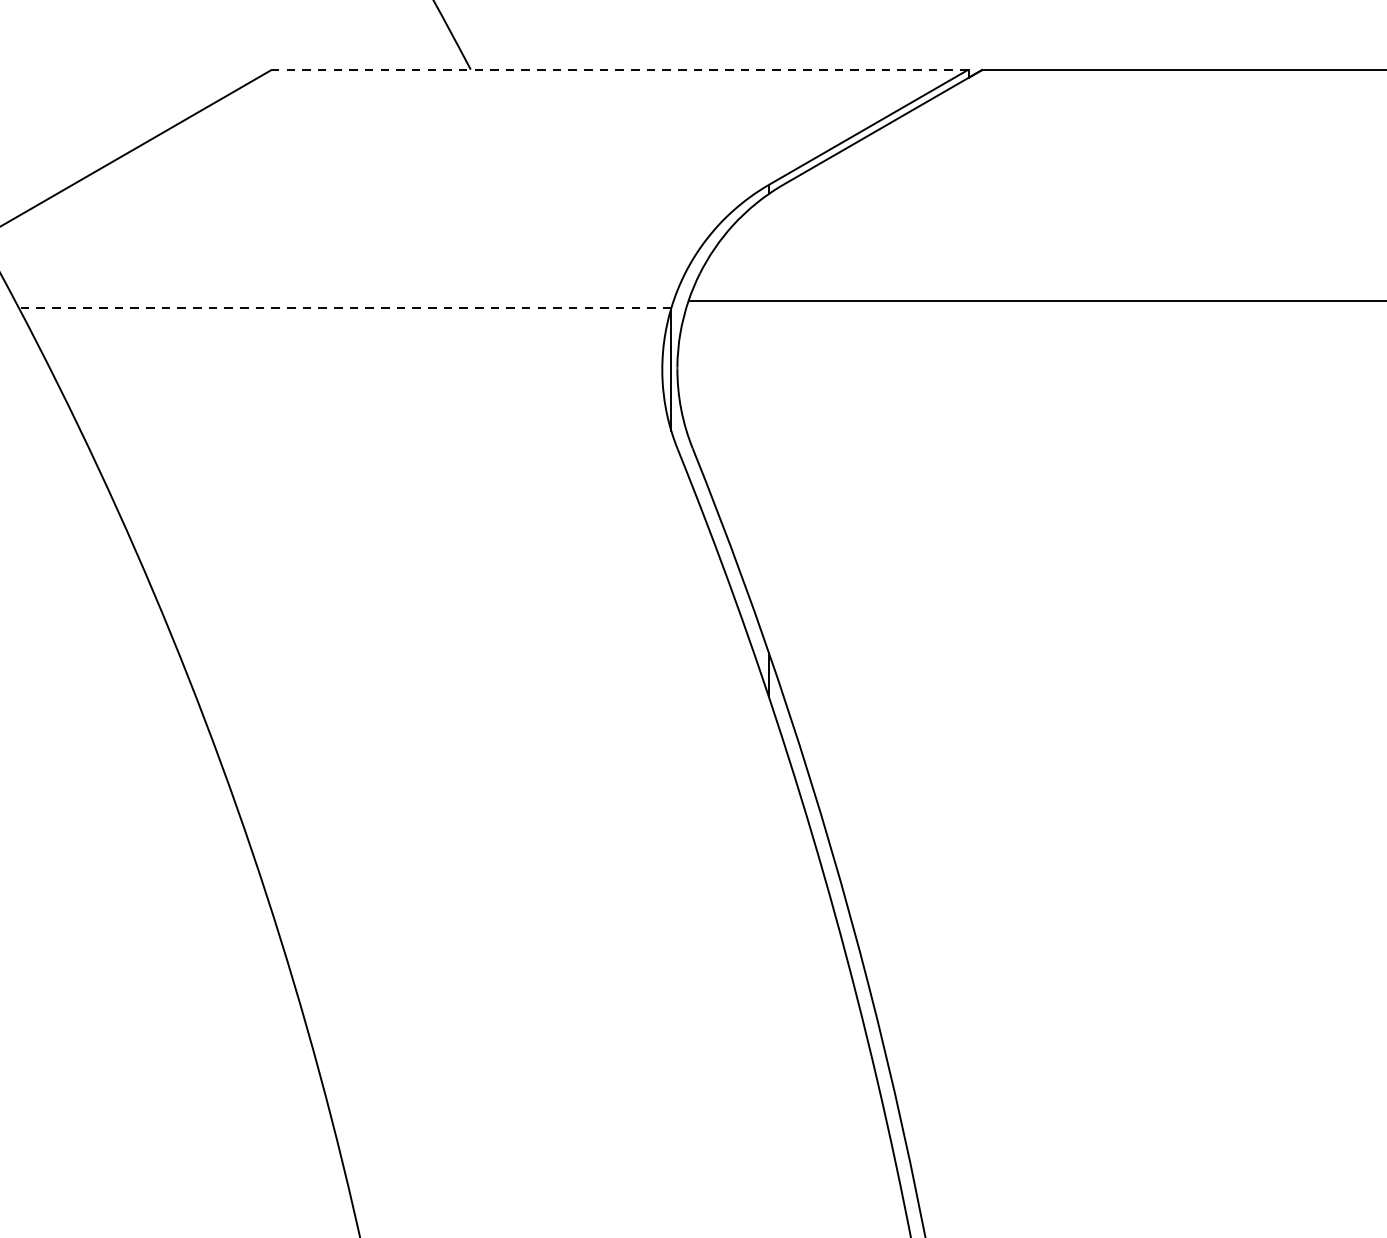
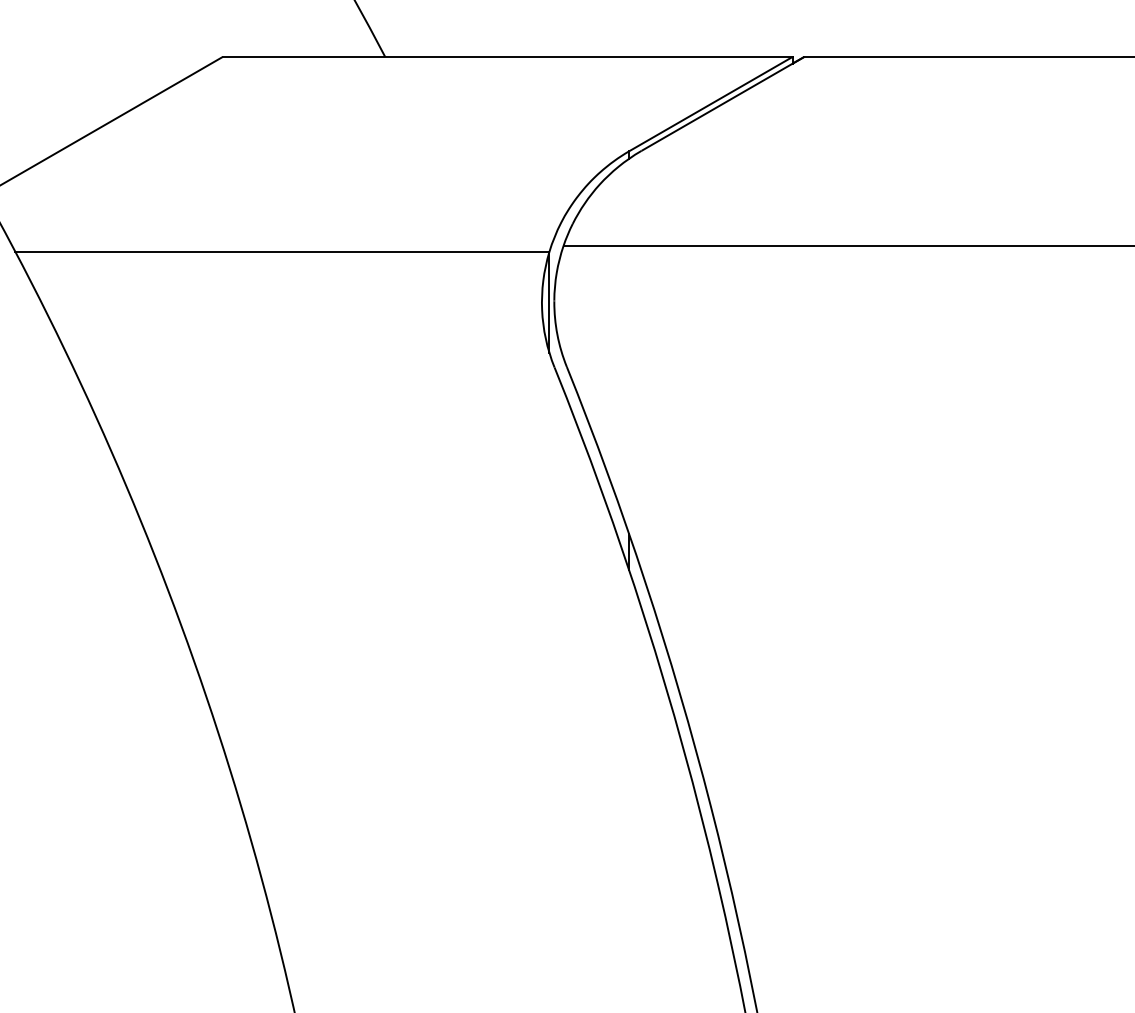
line: (620, 70) -> (507, 57), dashed -> solid
line: (343, 307) -> (281, 251), dashed -> solid

